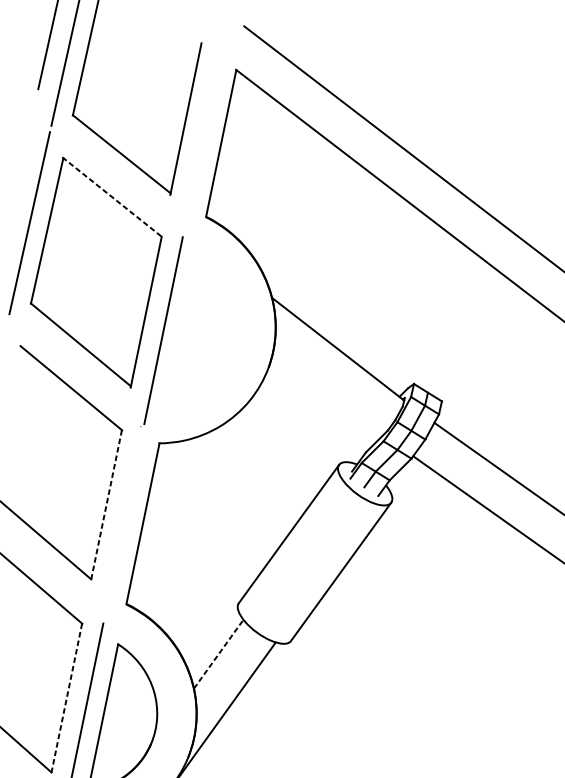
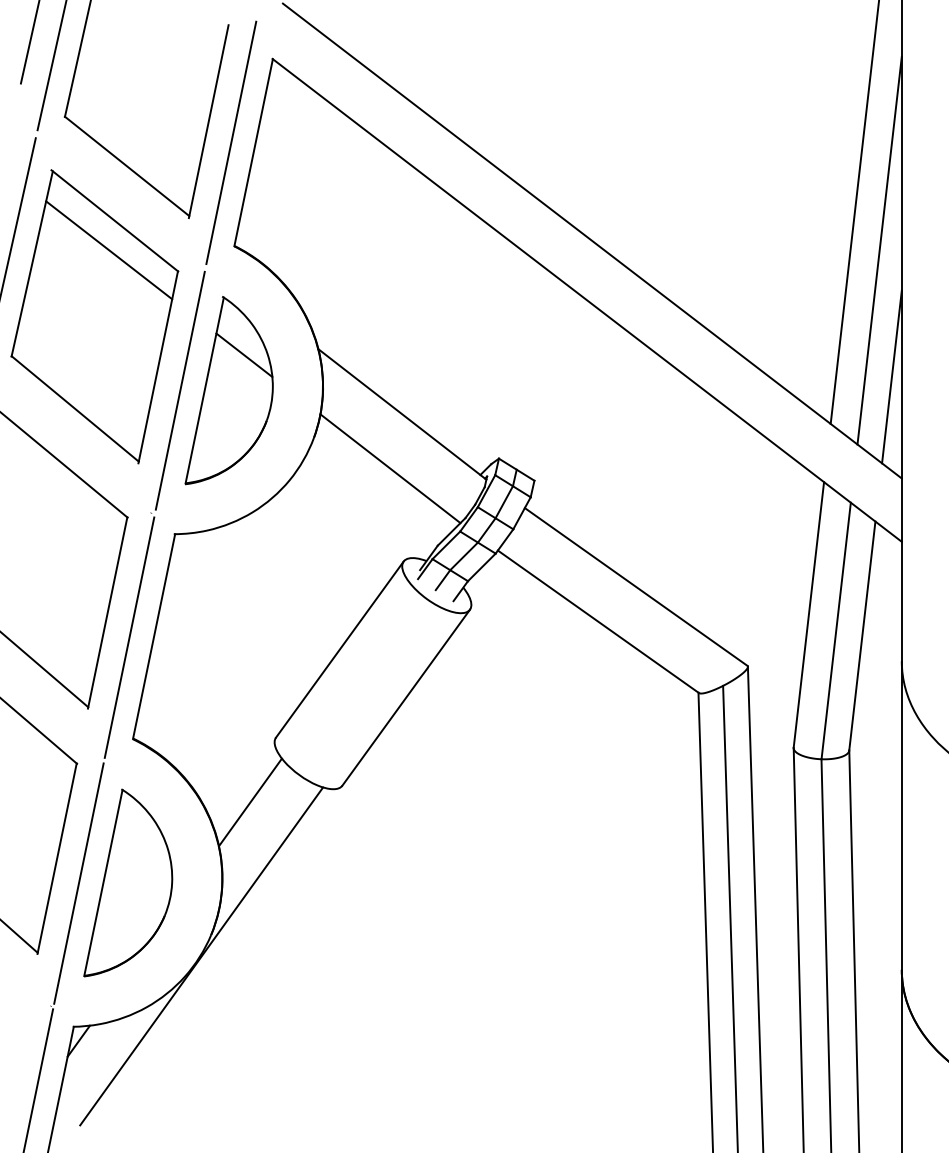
line: (203, 135) -> (231, 142), added
line: (112, 197) -> (115, 221), dashed -> solid
line: (107, 220) -> (109, 250), added
part: (201, 330) -> (228, 390), added
line: (328, 391) -> (390, 468), added
line: (106, 504) -> (107, 612), dashed -> solid
line: (123, 524) -> (129, 637), added
line: (218, 654) -> (250, 802), dashed -> solid
line: (67, 699) -> (57, 859), dashed -> solid

